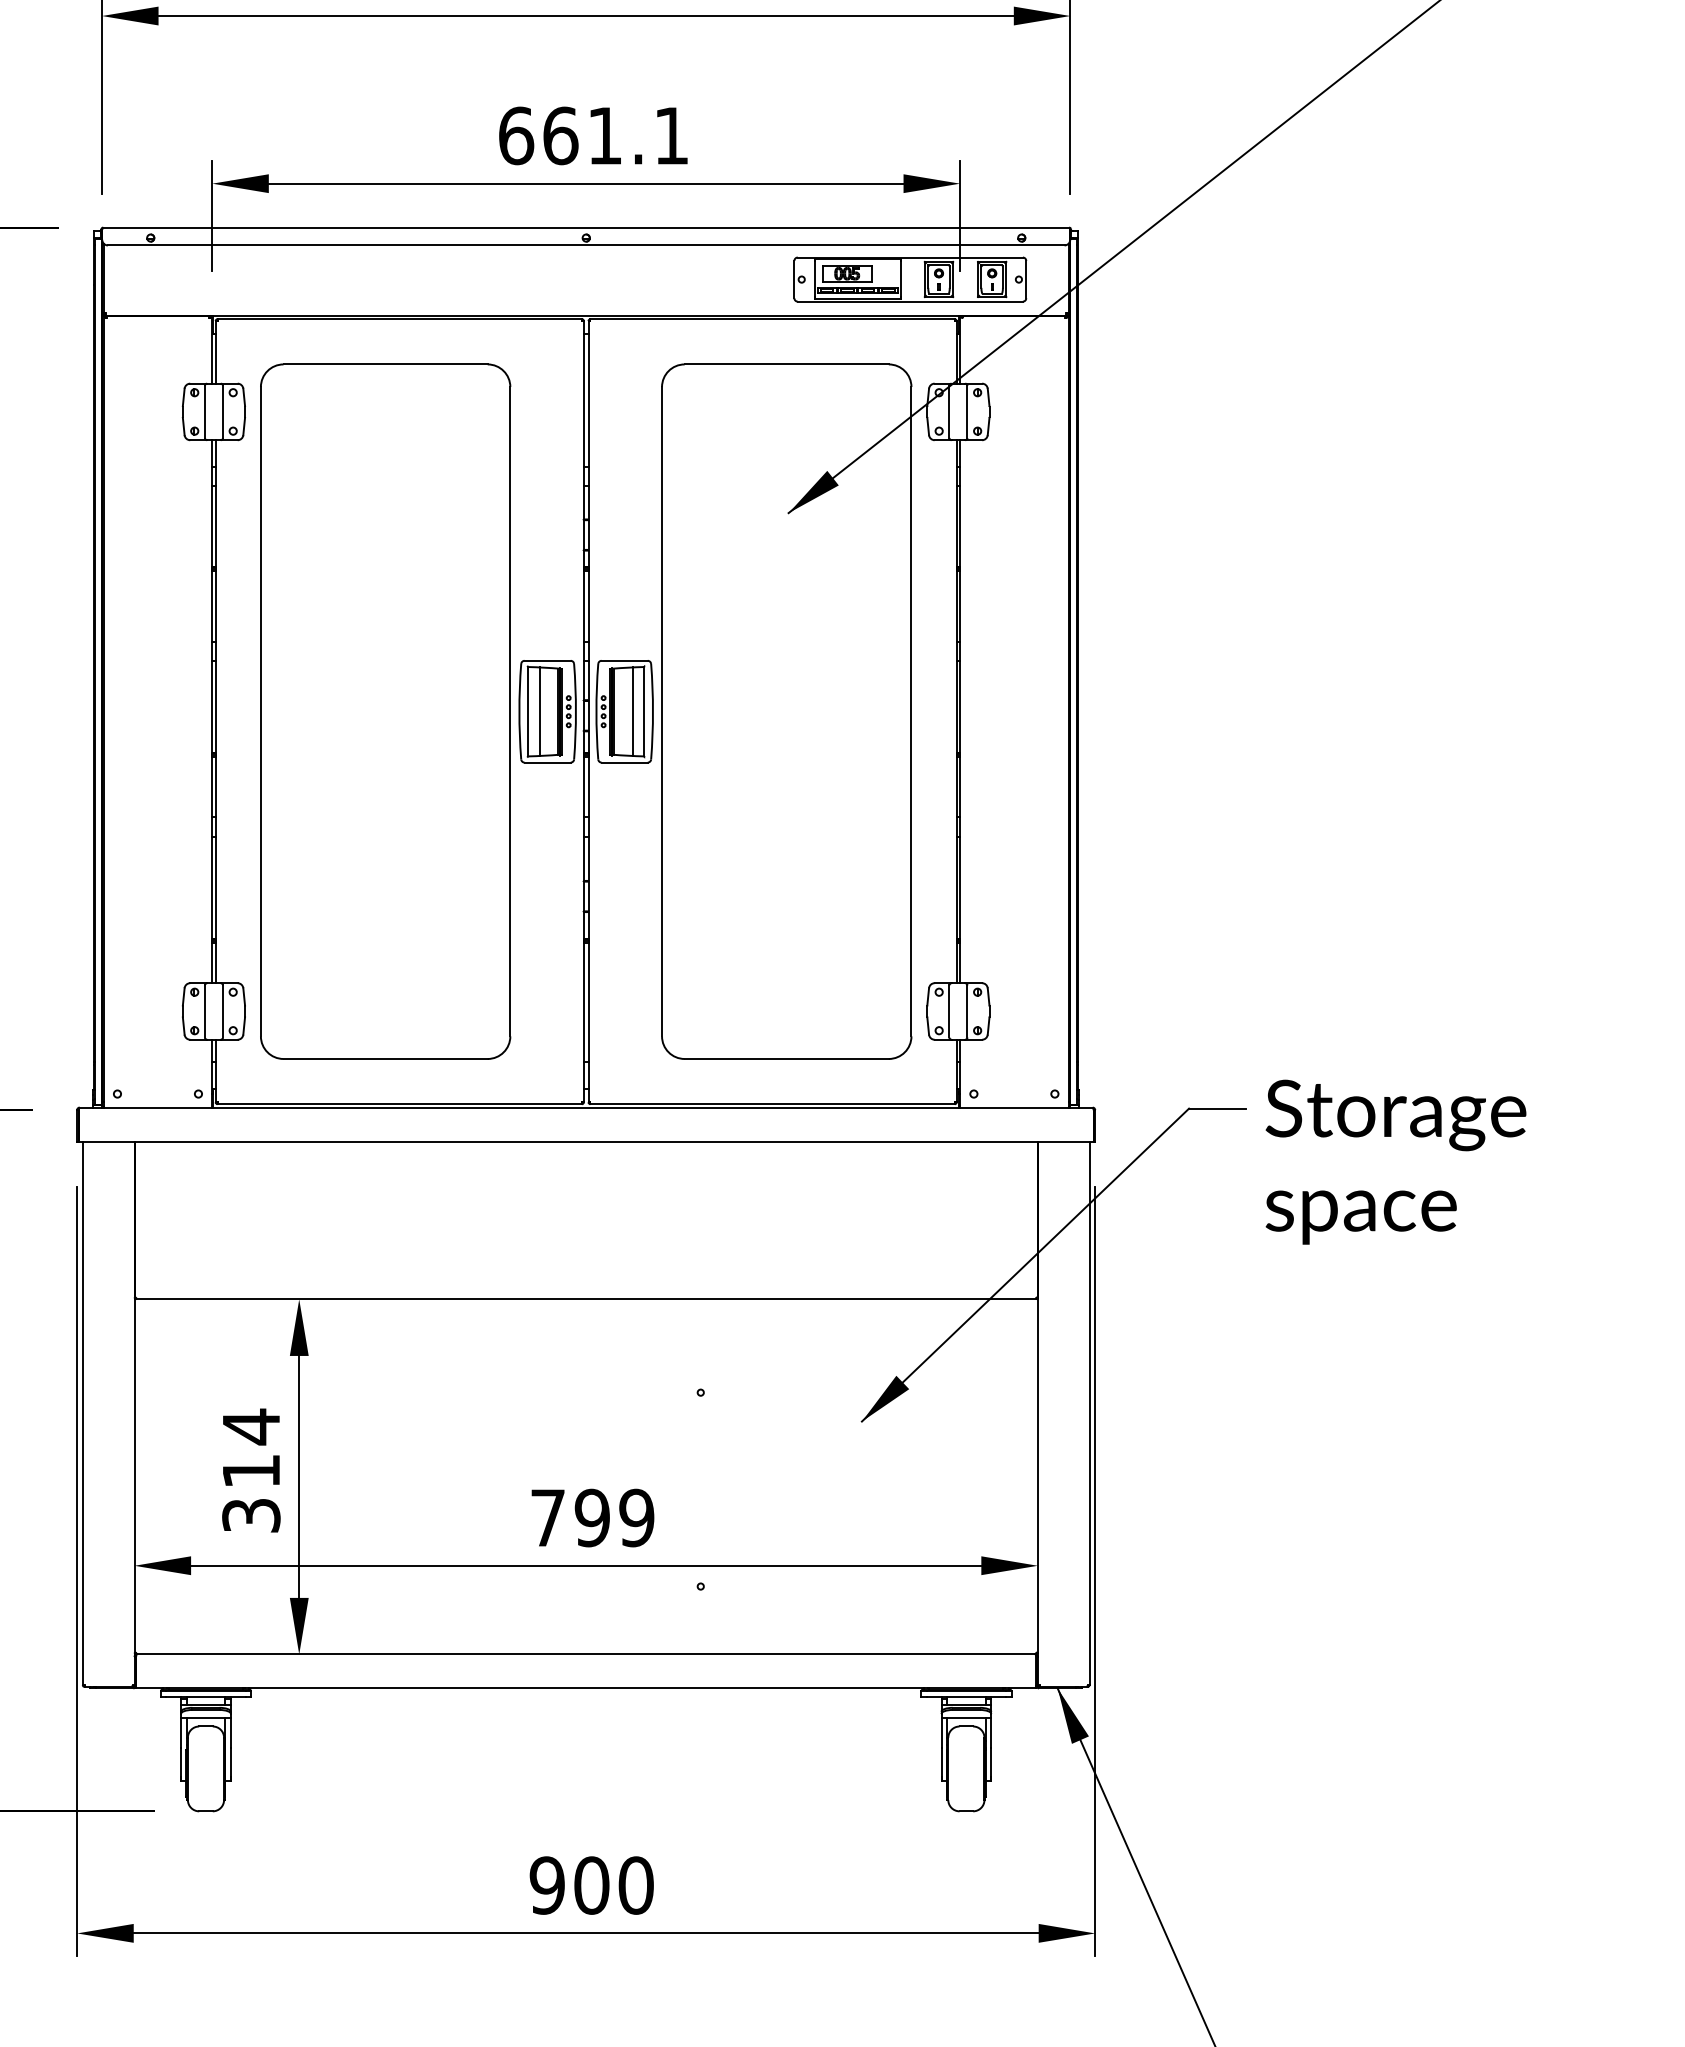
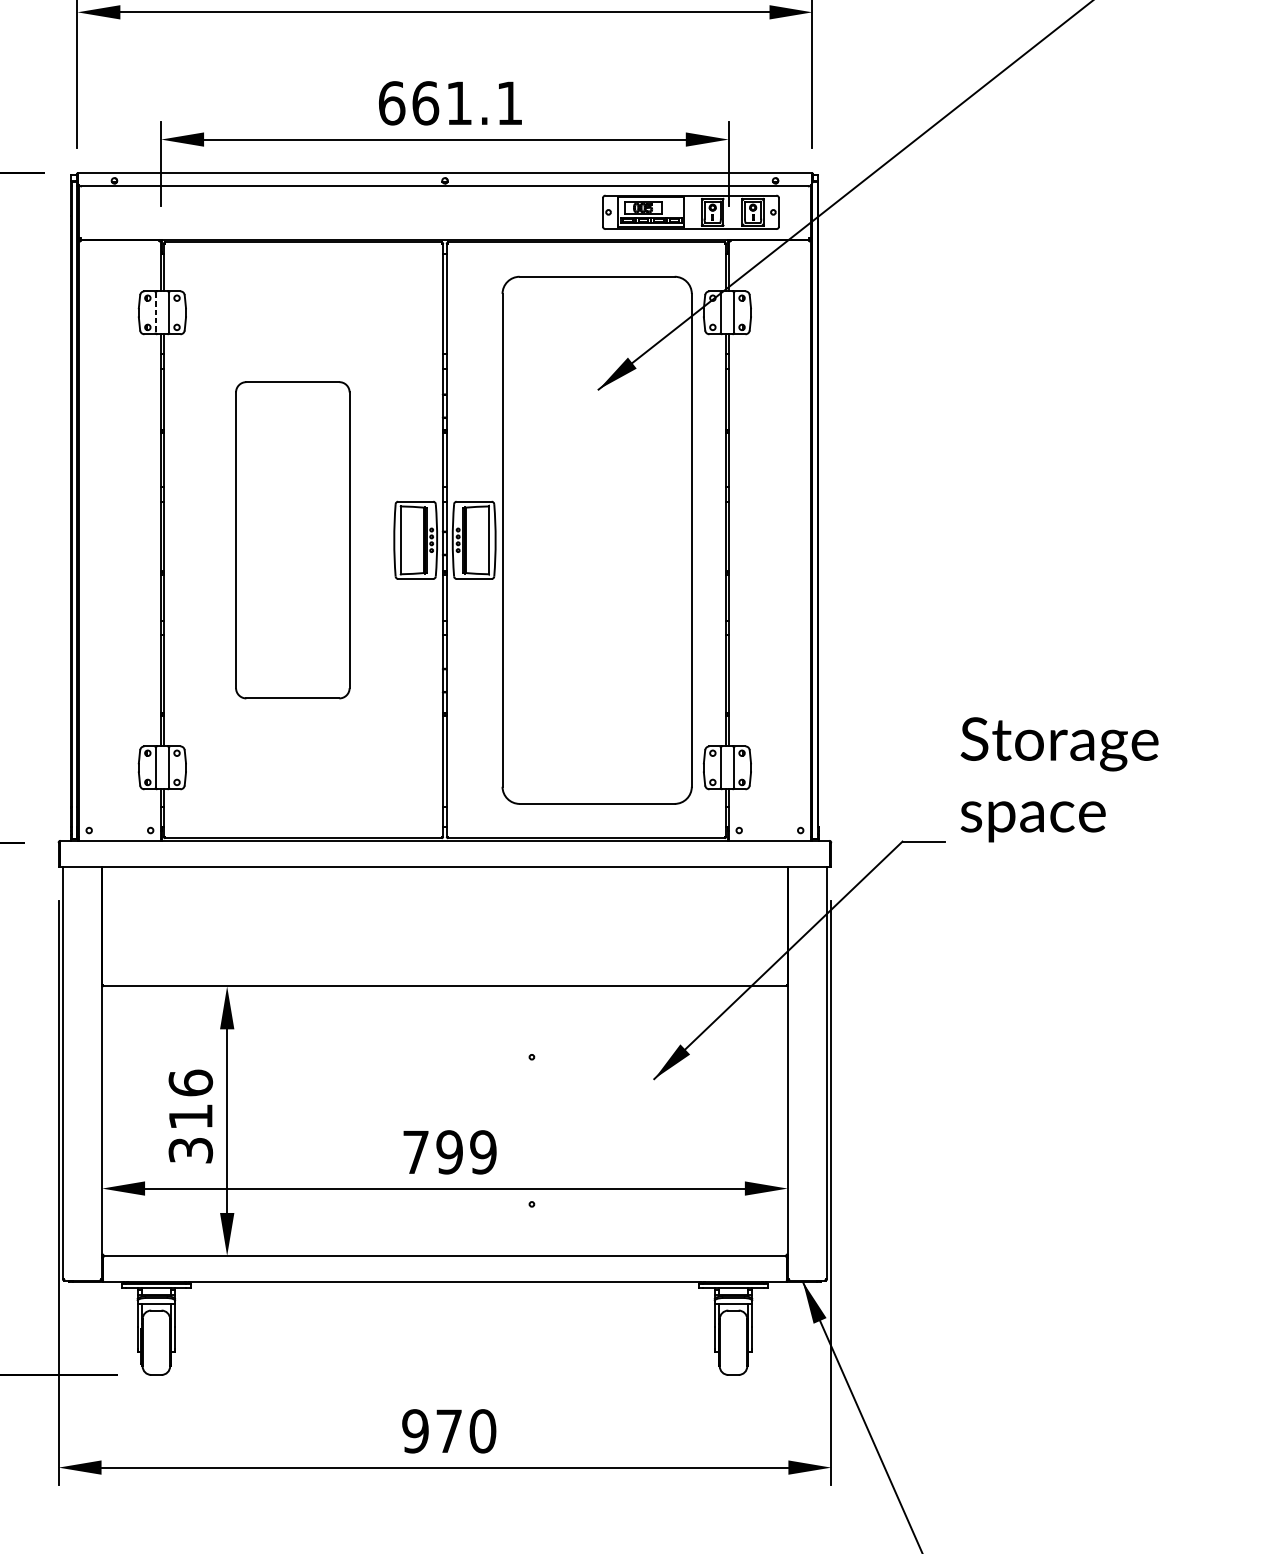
line: (204, 412) -> (155, 313), solid -> dashed
part: (385, 711) -> (292, 540), size x0.6
line: (539, 711) -> (409, 540), removed
line: (632, 711) -> (480, 540), removed
text: (1395, 1161) -> (1059, 779), moved
text: (251, 1426) -> (190, 1082), 314 -> 316
text: (591, 1885) -> (448, 1431), 900 -> 970

